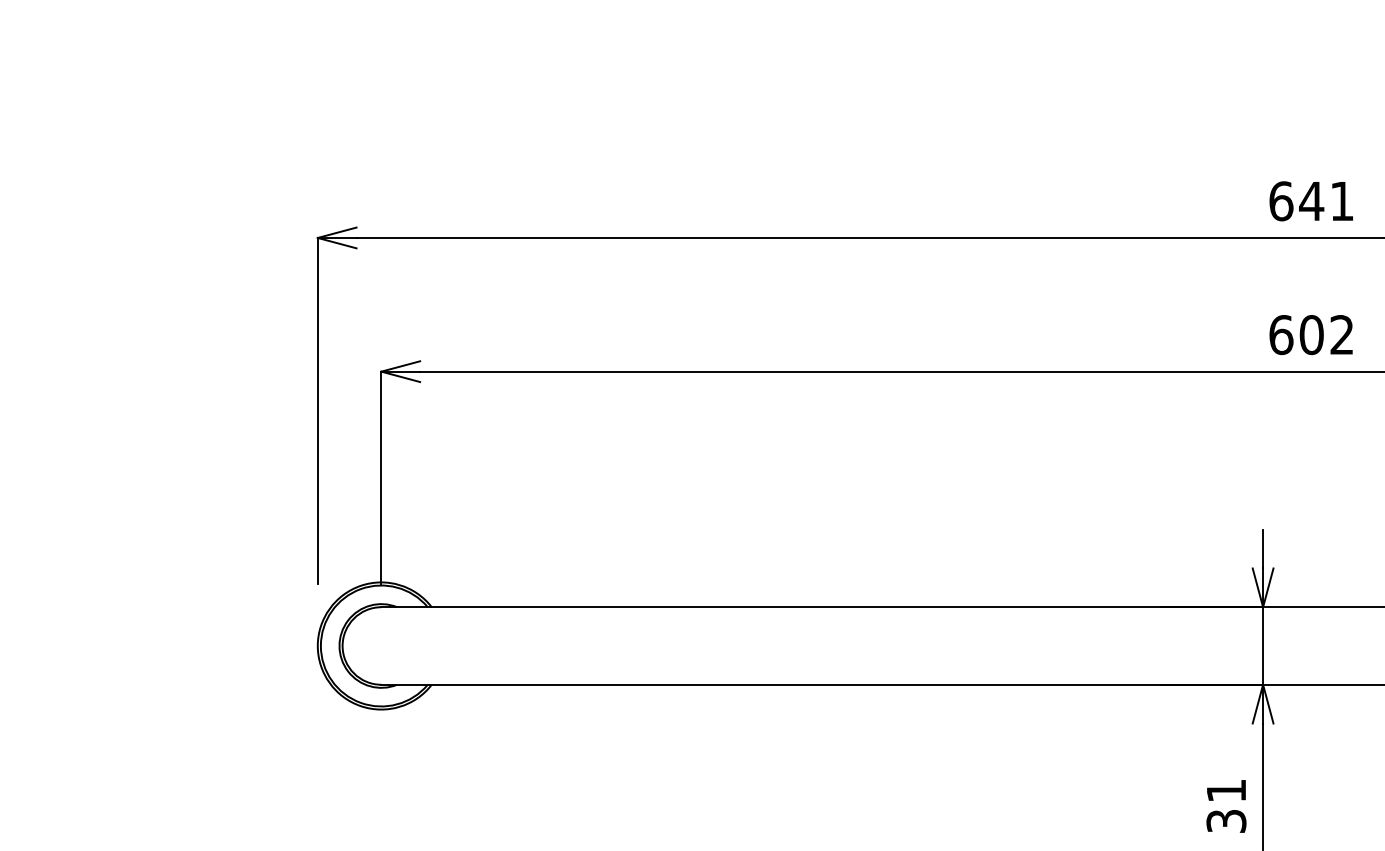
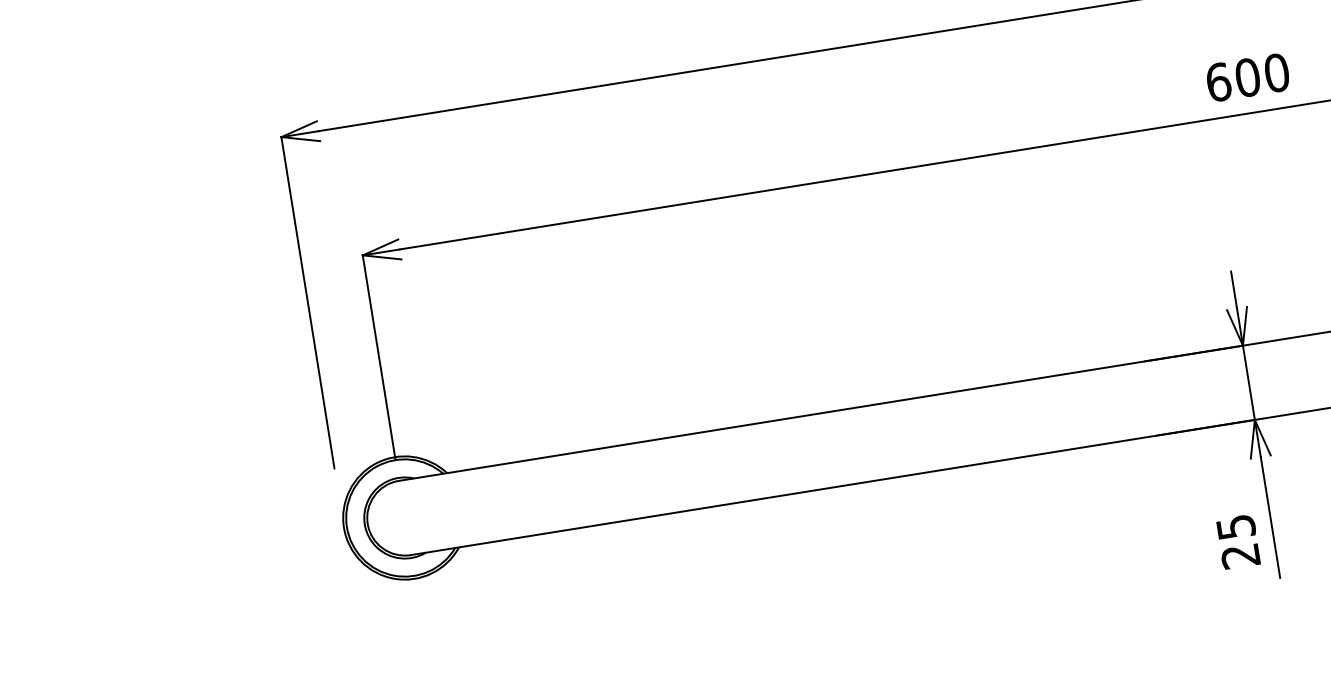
text: (1342, 335) -> (1277, 73), 602 -> 600
text: (1226, 805) -> (1238, 541), 31 -> 25

